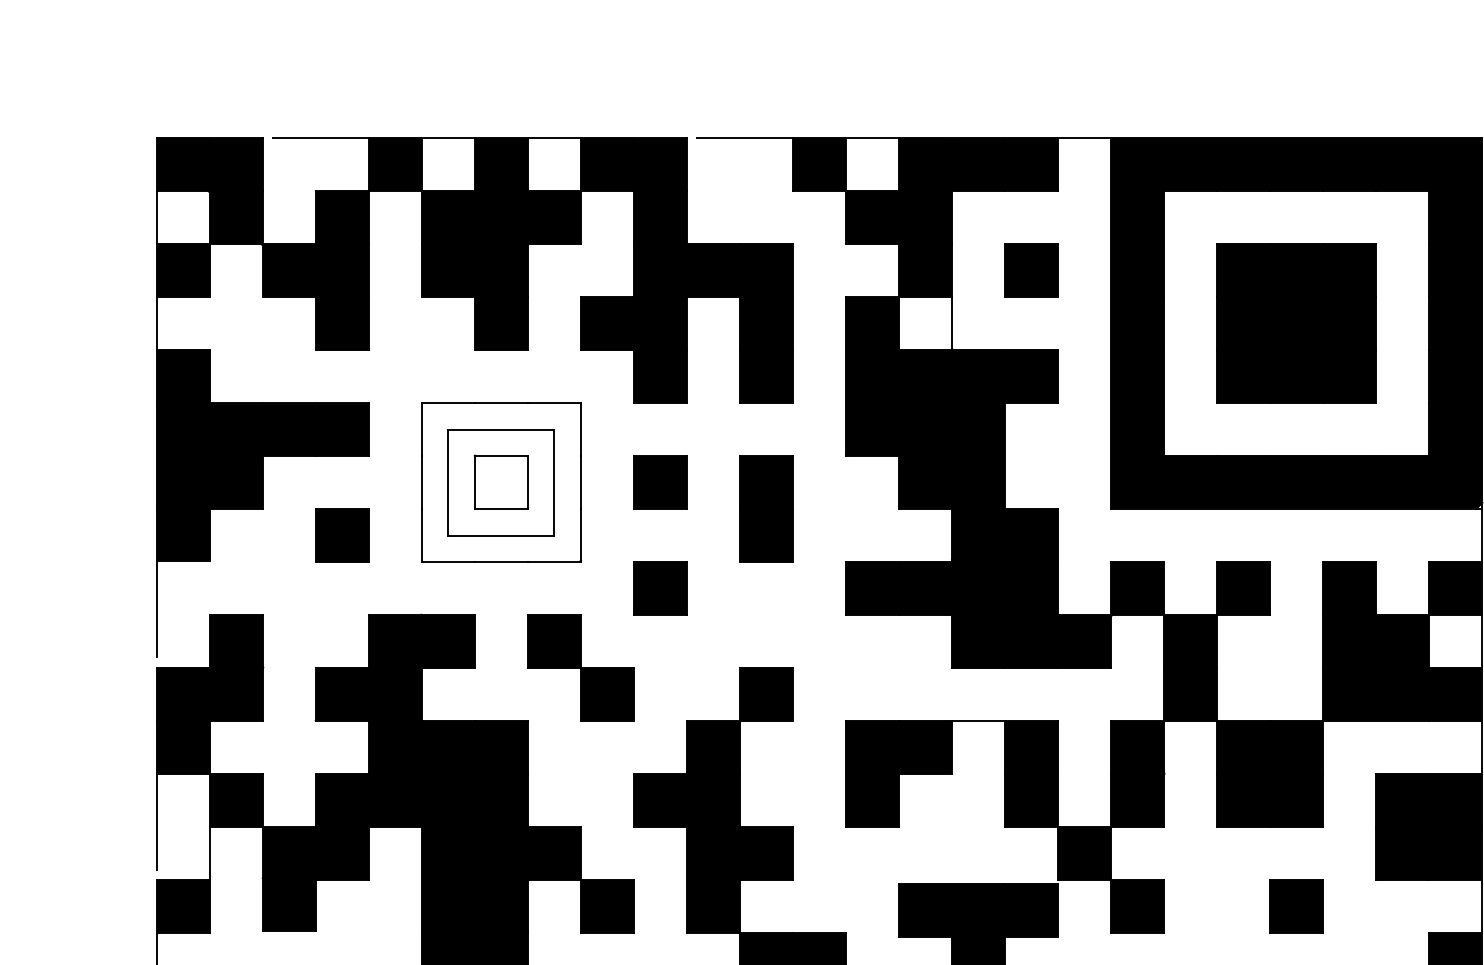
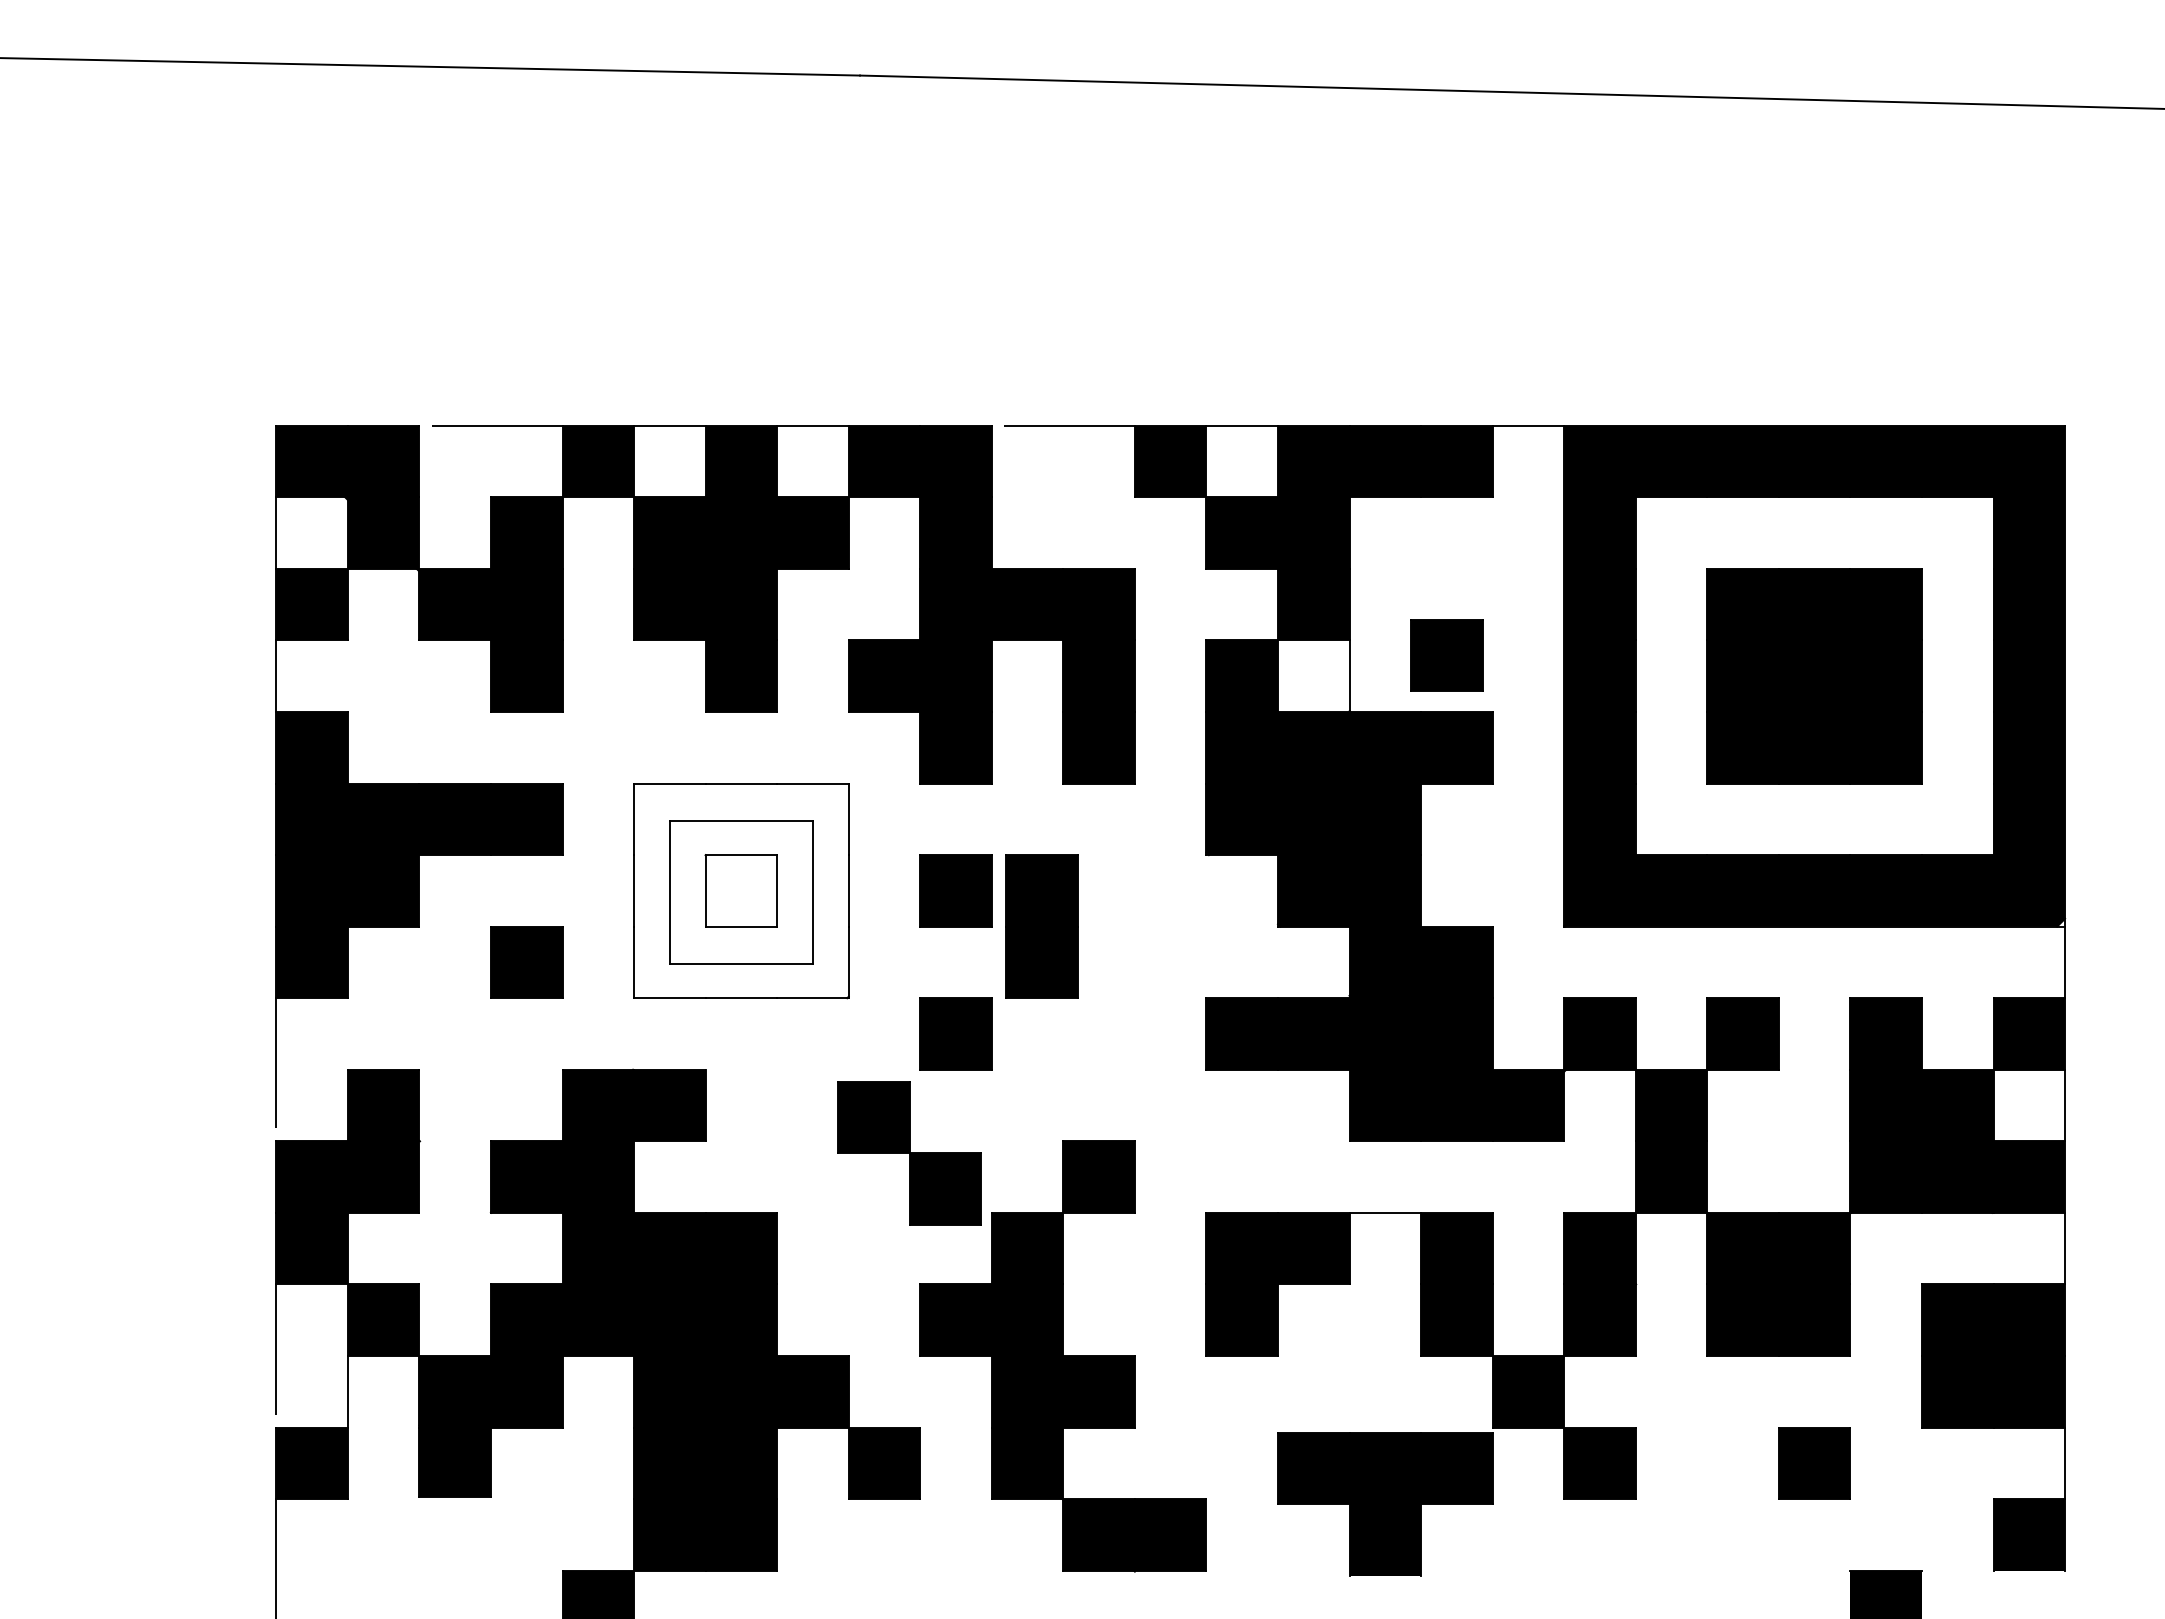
part: (1031, 269) -> (1446, 655), moved
part: (766, 508) -> (1041, 926), moved
part: (580, 667) -> (909, 1153), moved

